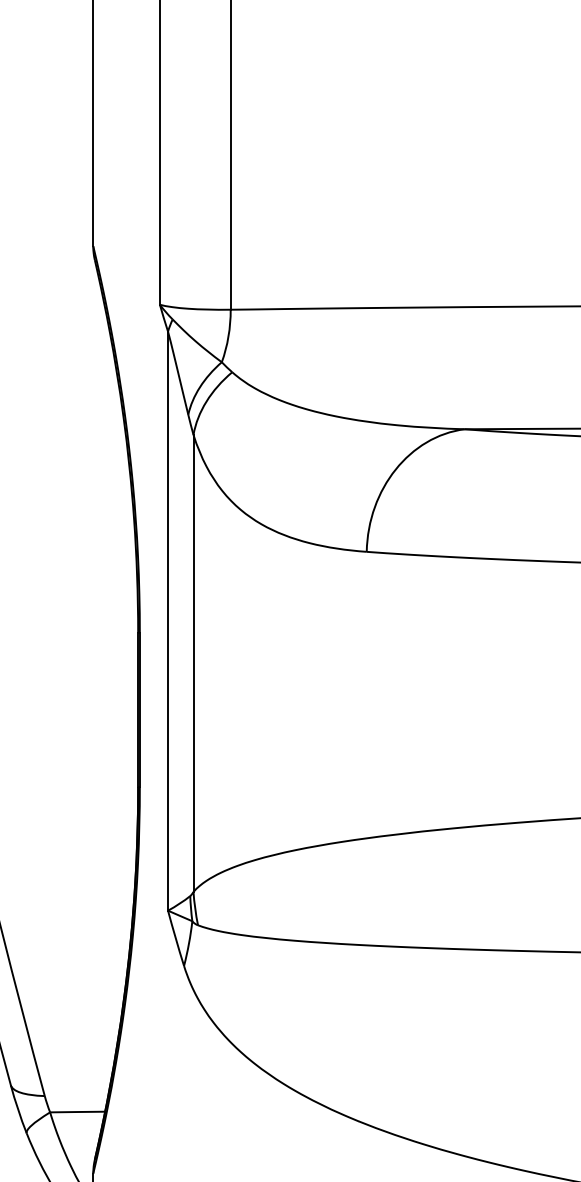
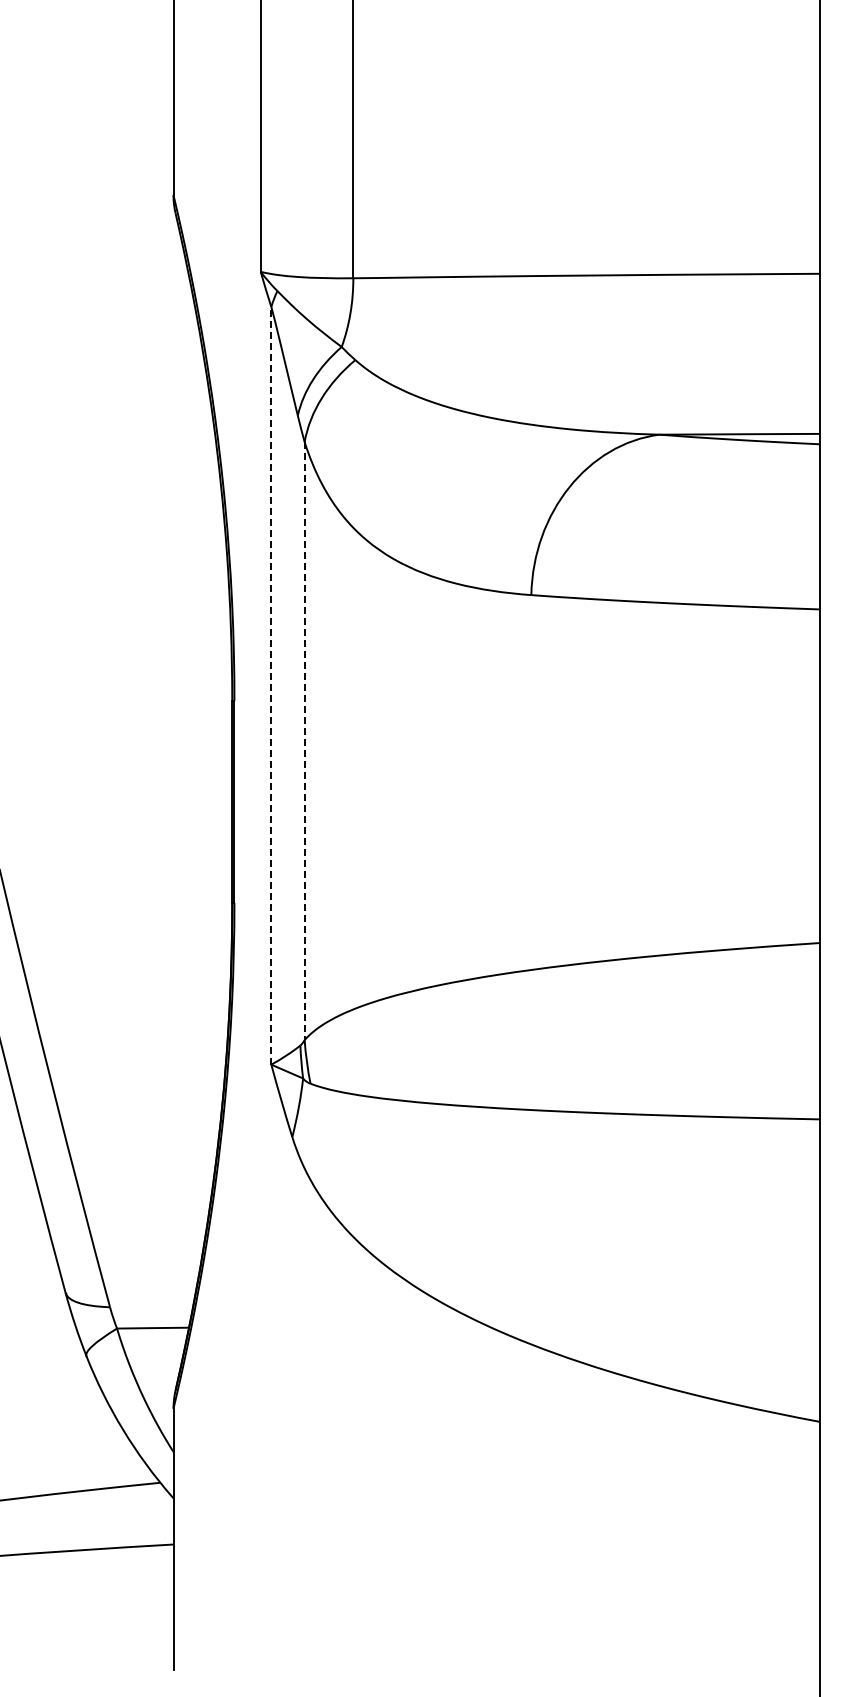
line: (168, 620) -> (271, 685), solid -> dashed
line: (193, 663) -> (304, 741), solid -> dashed

